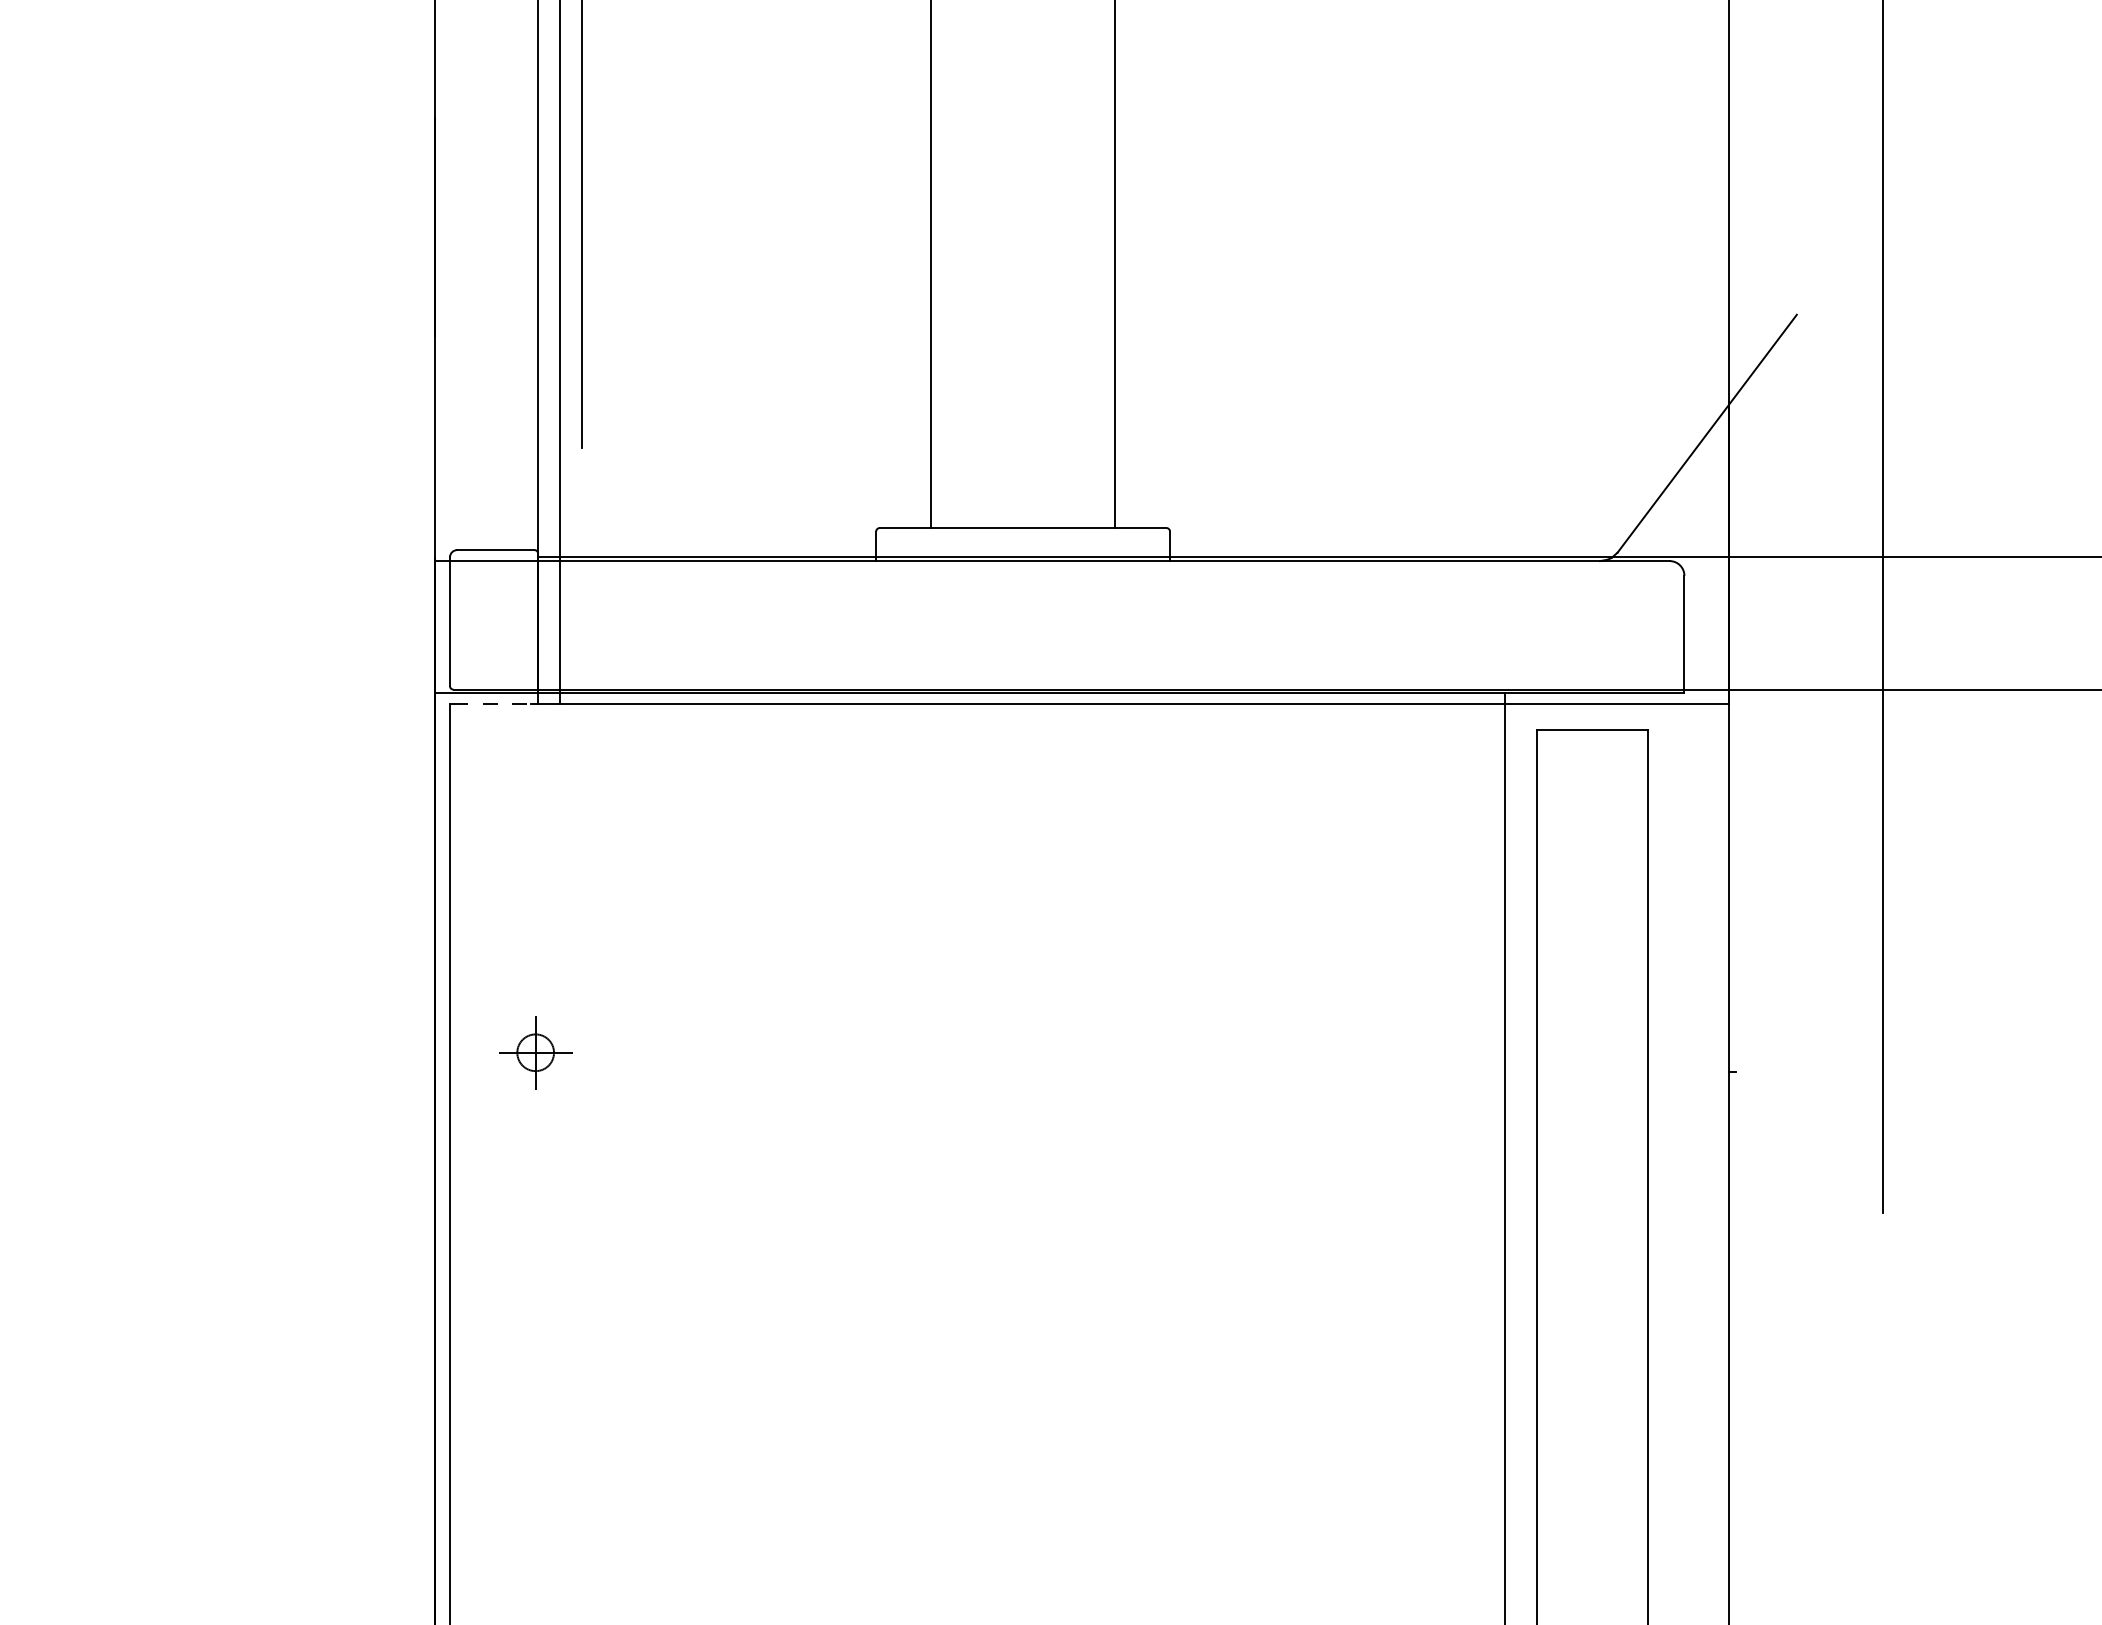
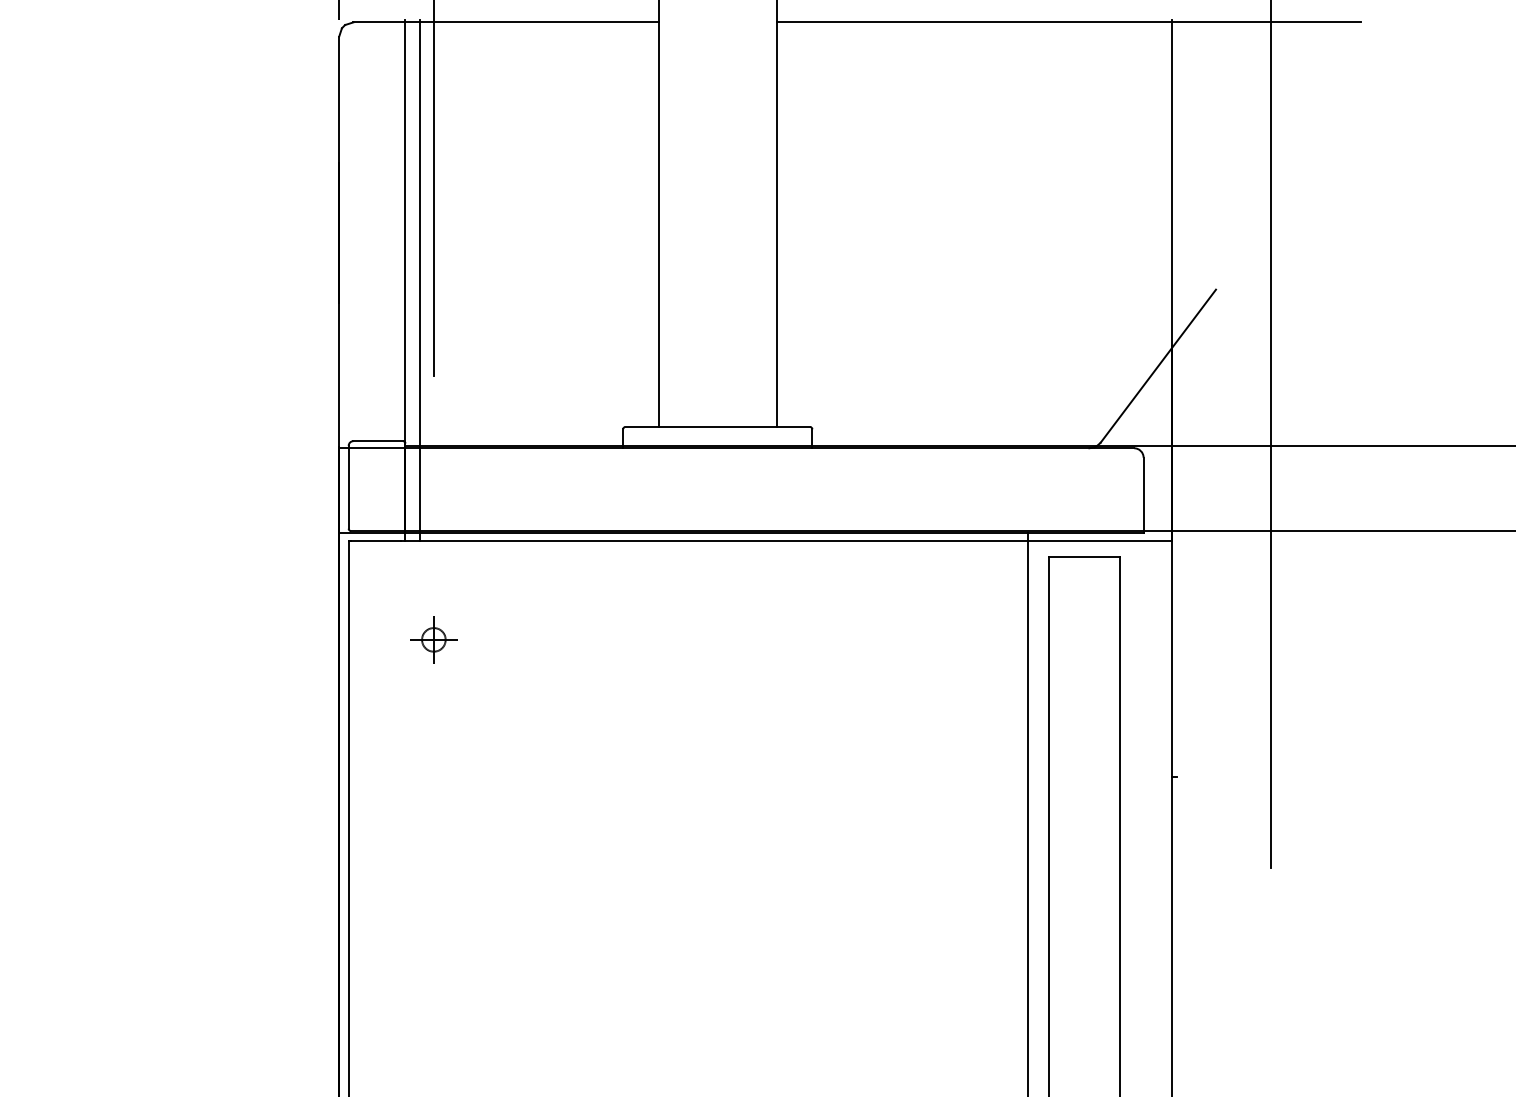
line: (491, 704) -> (375, 540), dashed -> solid
part: (535, 1052) -> (433, 639), moved

